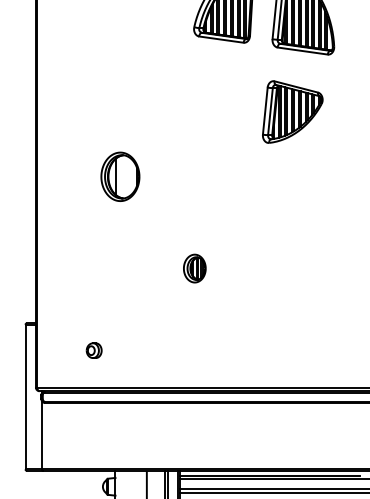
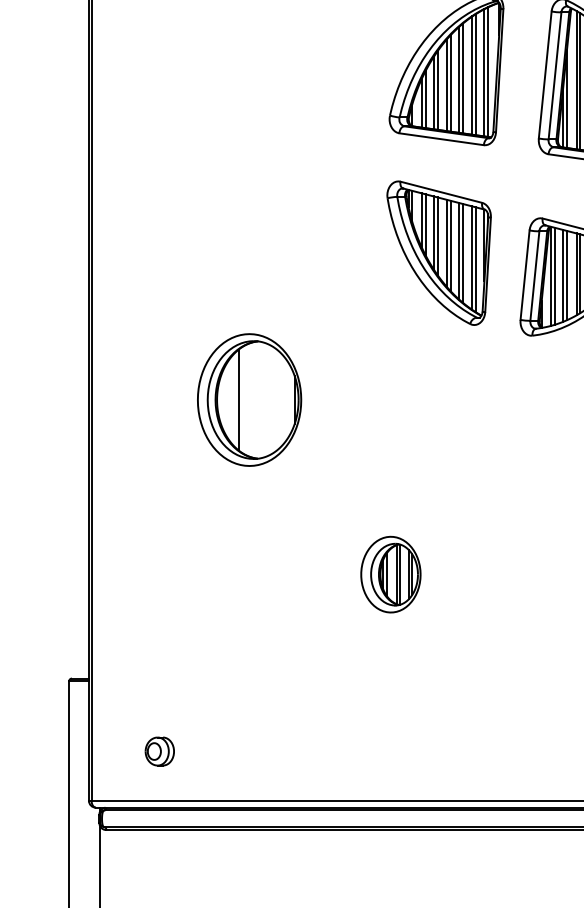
part: (220, 99) -> (439, 253), added
part: (120, 176) -> (249, 399), size x1.43
part: (194, 268) -> (390, 574), size x1.43
part: (93, 350) -> (158, 751), moved

